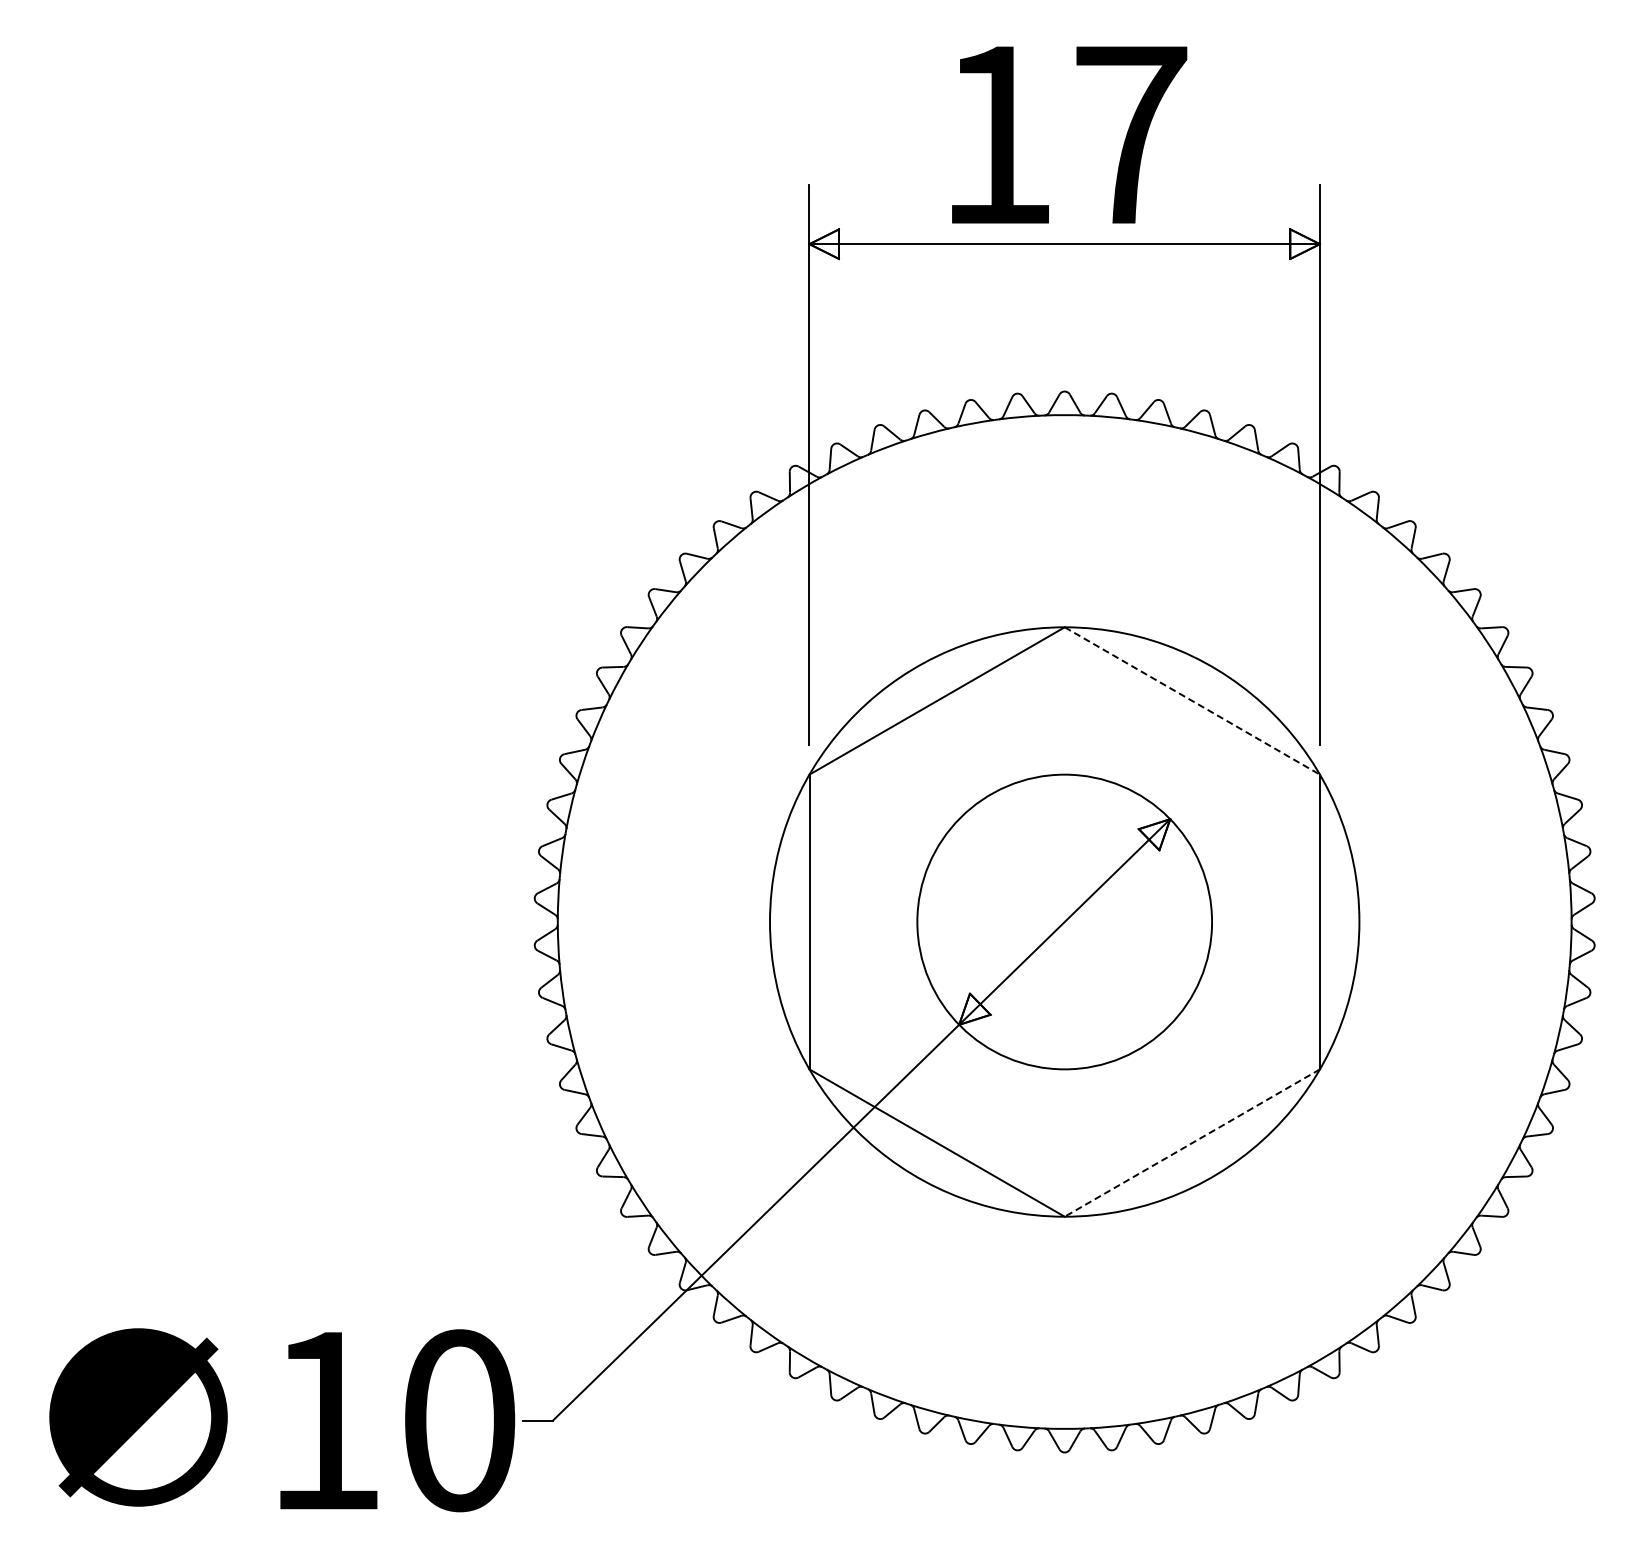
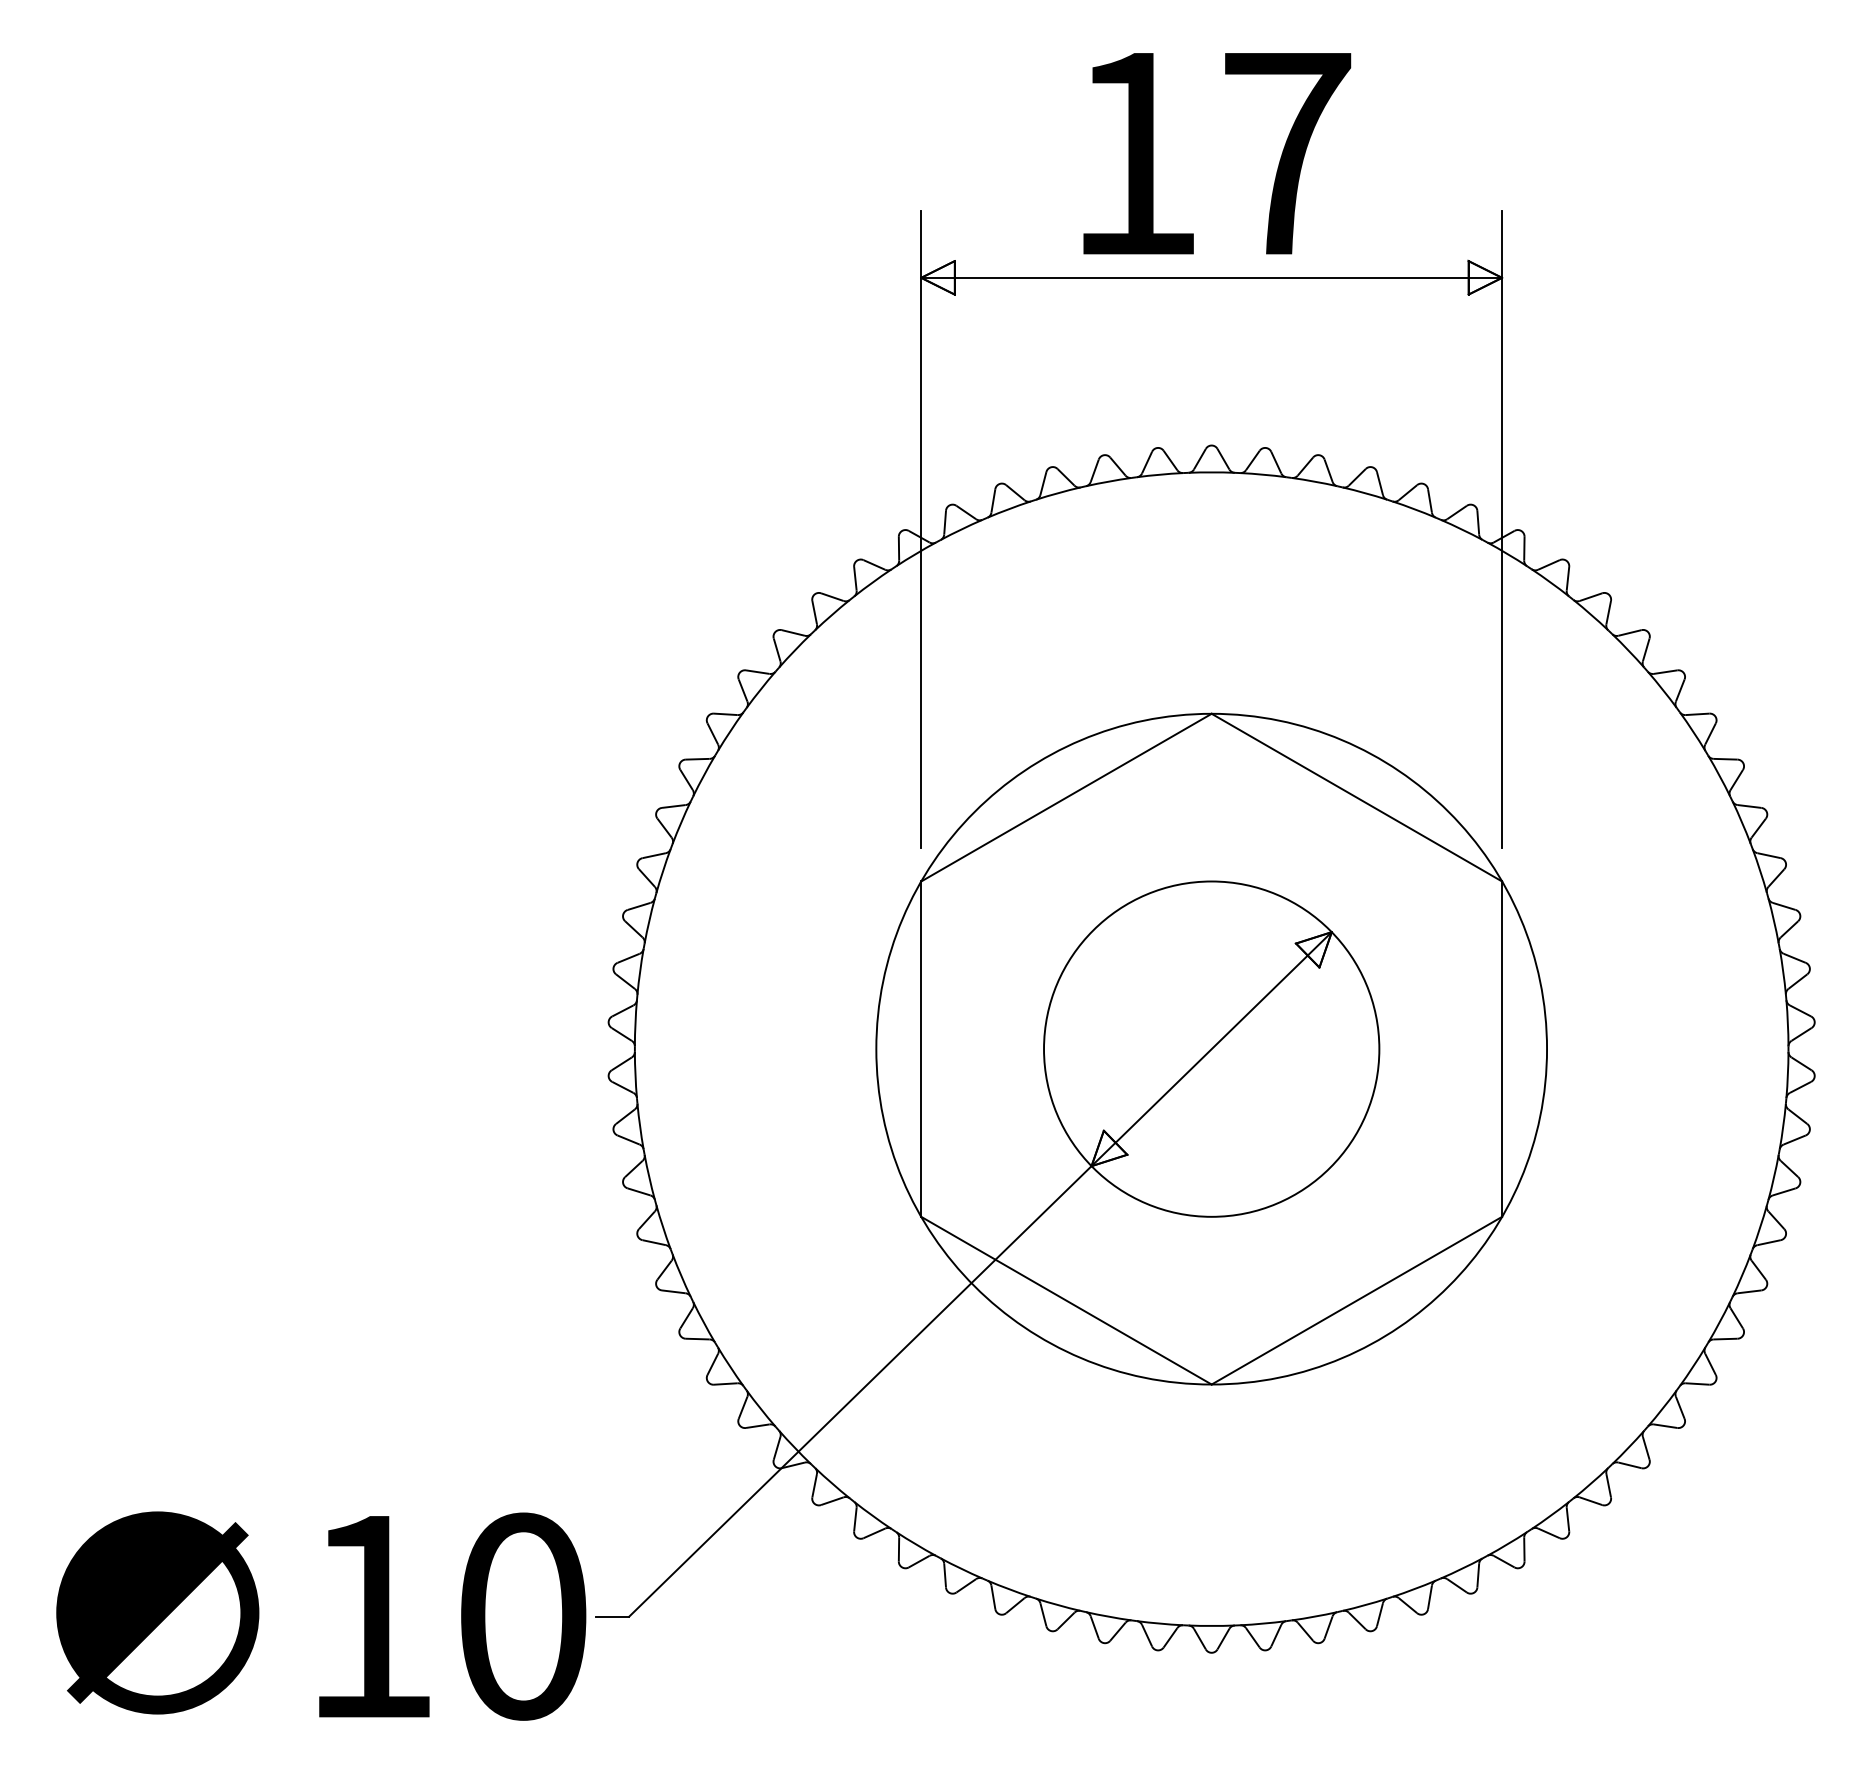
line: (1192, 701) -> (1357, 798), dashed -> solid
line: (1191, 1143) -> (1355, 1301), dashed -> solid

